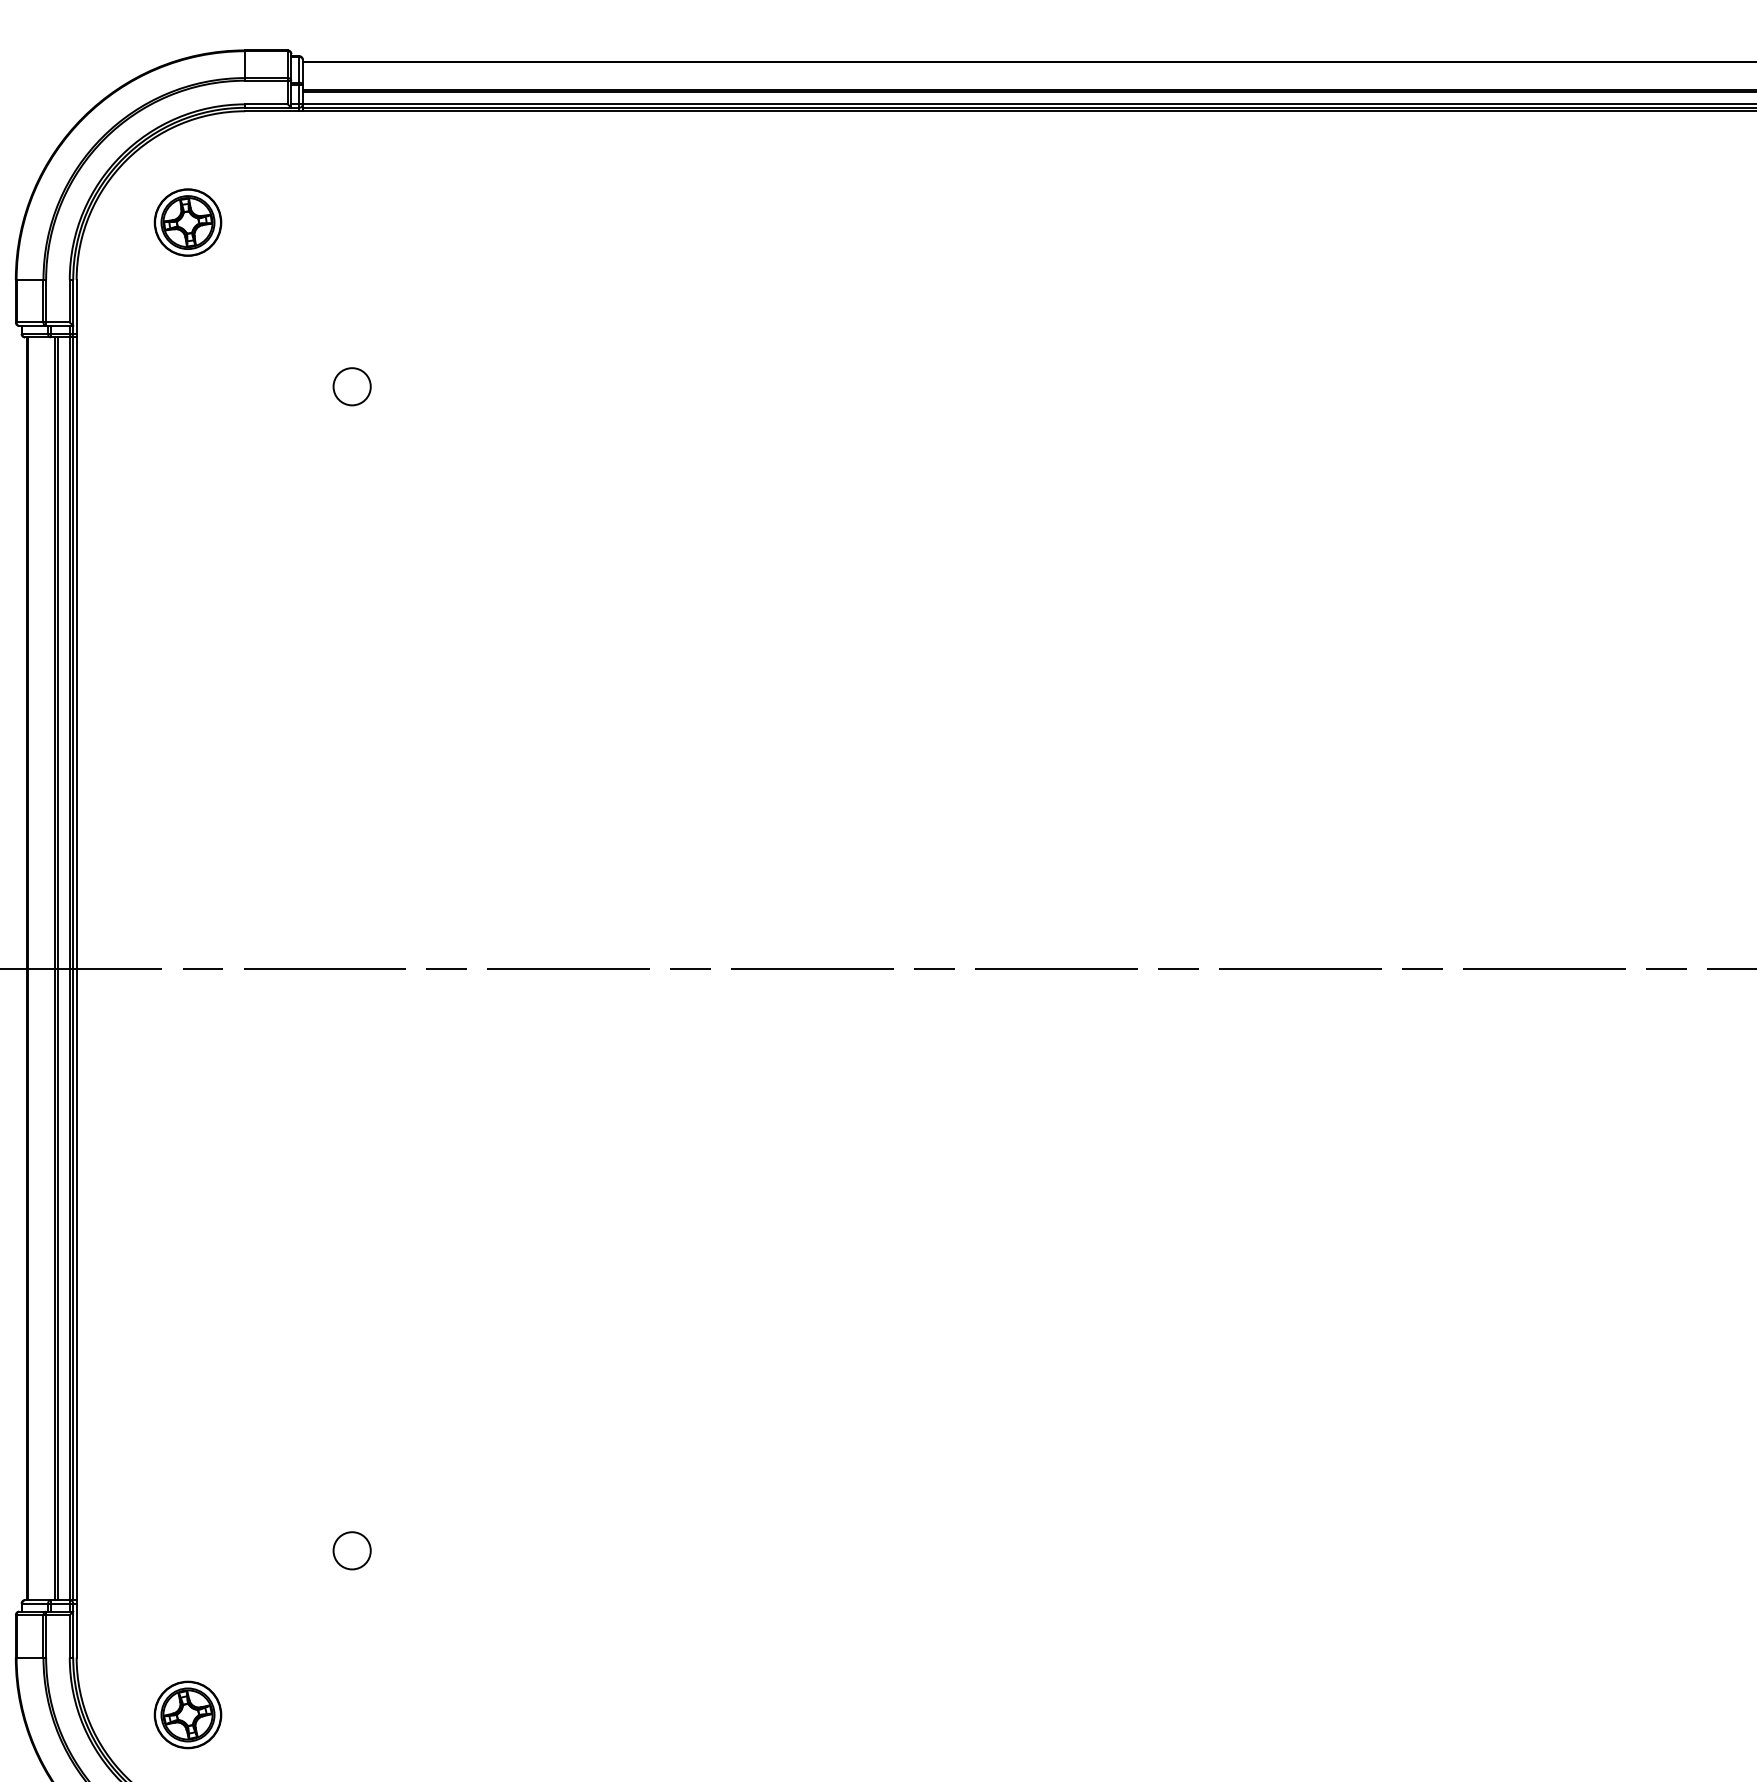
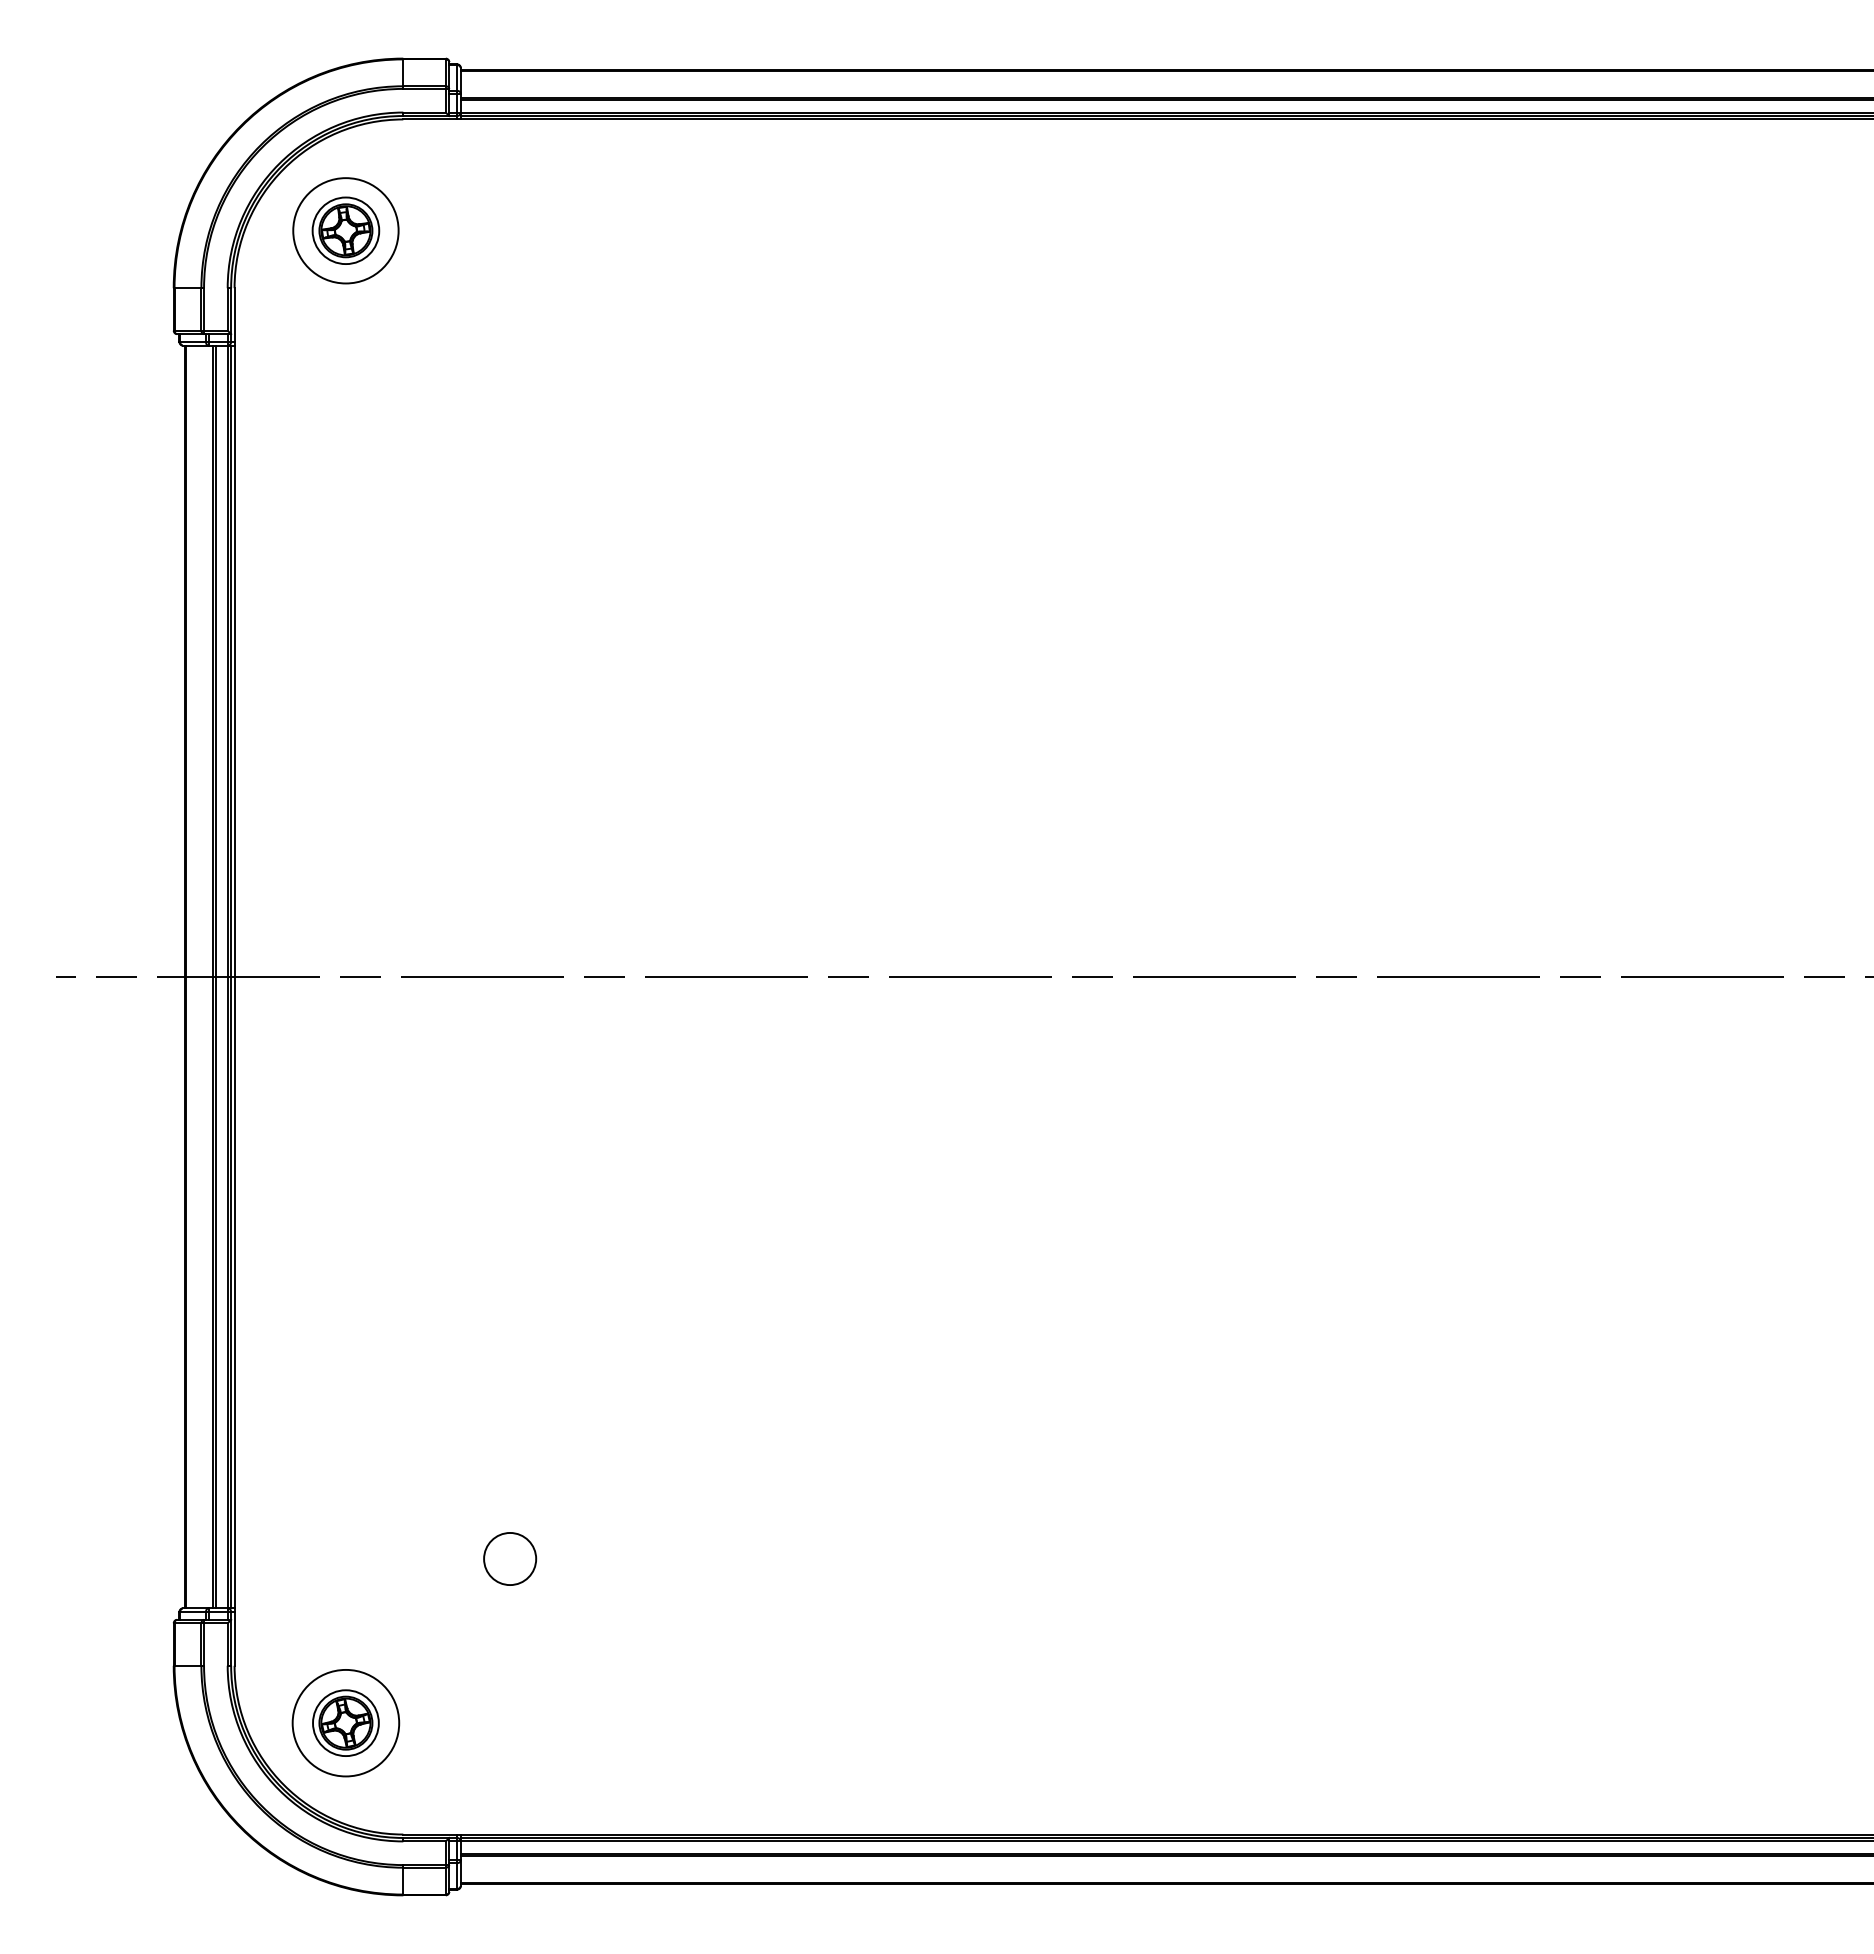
circle: (187, 222) -> (345, 230), size x1.6
circle: (351, 386) -> (509, 394), removed
circle: (351, 1550) -> (509, 1558), size x1.4
circle: (187, 1714) -> (345, 1722), size x1.6

